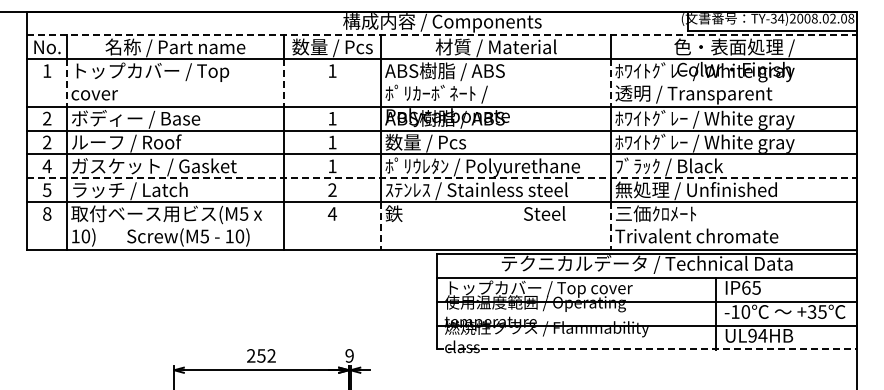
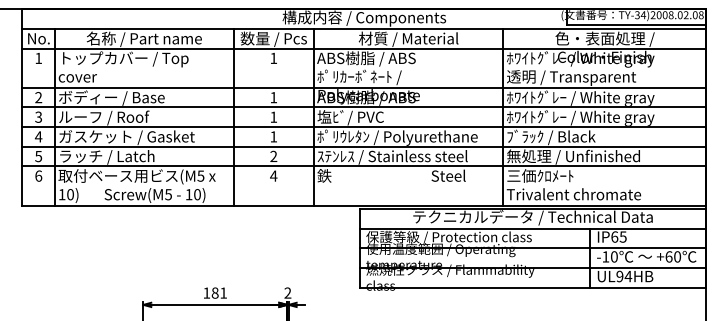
line: (442, 35) -> (364, 29), dashed -> solid
line: (67, 82) -> (55, 67), dashed -> solid
line: (283, 82) -> (233, 67), dashed -> solid
line: (611, 82) -> (503, 67), dashed -> solid
text: (46, 142) -> (38, 117), 2 -> 3
text: (425, 142) -> (350, 117), 数量 / Pcs -> 塩ﾋﾞ/ PVC
line: (442, 178) -> (364, 146), dashed -> solid
text: (47, 213) -> (38, 175), 8 -> 6
line: (381, 225) -> (314, 185), dashed -> solid
line: (611, 225) -> (503, 185), dashed -> solid
text: (544, 288) -> (448, 237), トップカバー / Top cover -> 保護等級 / Protection class
text: (816, 311) -> (672, 256), +35 -> +60
line: (647, 349) -> (533, 287), dashed -> solid
text: (261, 355) -> (215, 292), 252 -> 181
text: (349, 355) -> (287, 292), 9 -> 2

